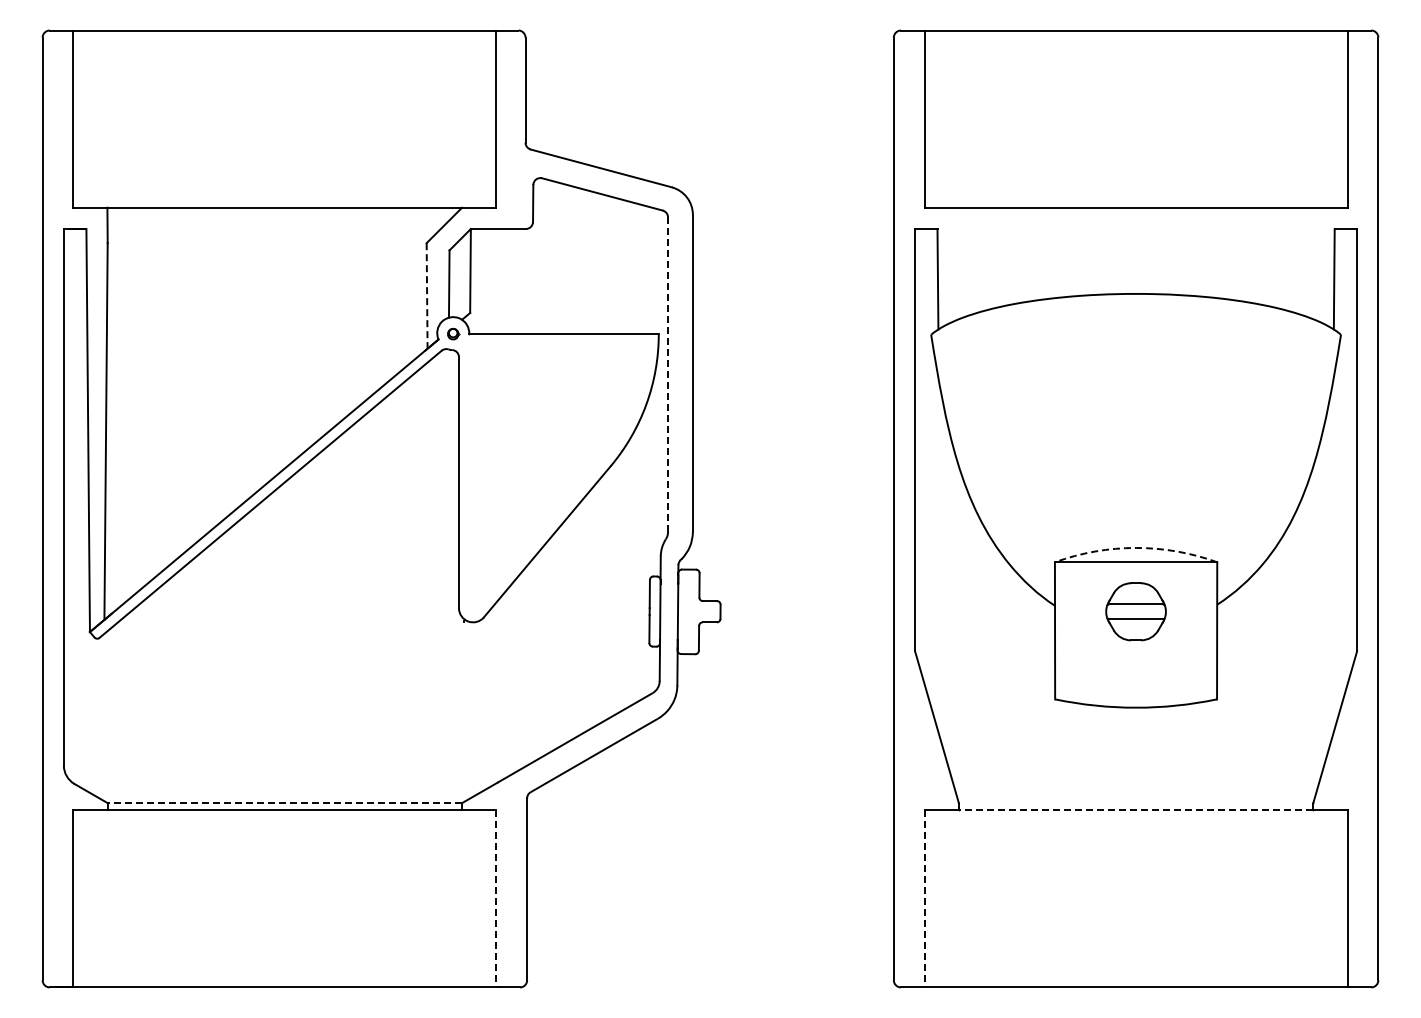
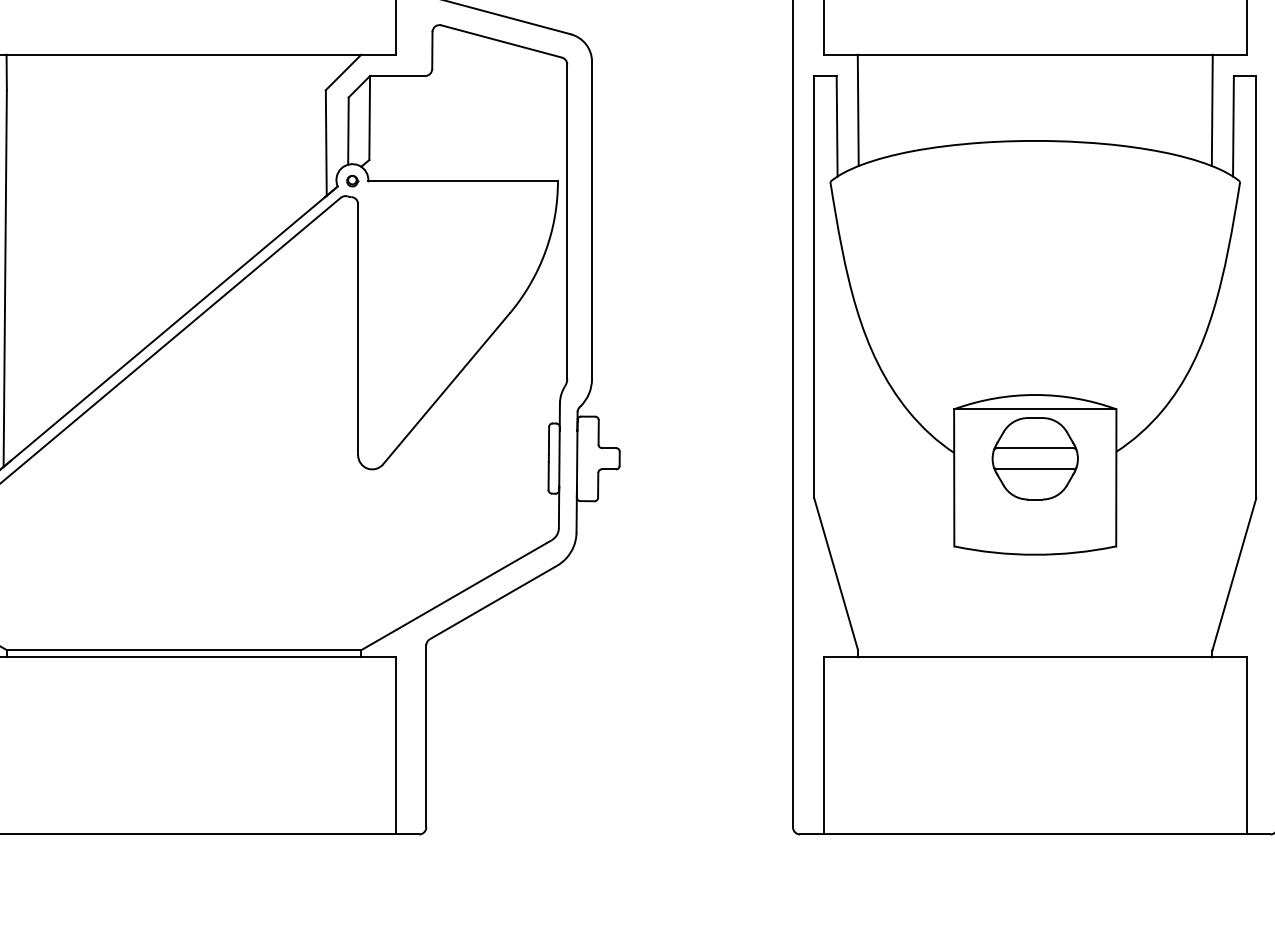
line: (958, 262) -> (857, 109), added
line: (1312, 262) -> (1211, 109), added
line: (427, 295) -> (326, 142), dashed -> solid
line: (668, 374) -> (567, 221), dashed -> solid
arc: (1136, 547) -> (1035, 394), dashed -> solid
part: (1135, 611) -> (1034, 458), size x1.43
line: (284, 803) -> (183, 650), dashed -> solid
line: (1135, 810) -> (1034, 657), dashed -> solid
line: (496, 898) -> (395, 745), dashed -> solid
line: (924, 898) -> (823, 745), dashed -> solid

